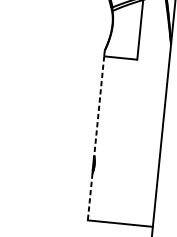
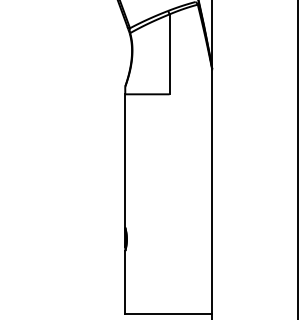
line: (99, 105) -> (125, 160), dashed -> solid
line: (90, 197) -> (125, 283), dashed -> solid

